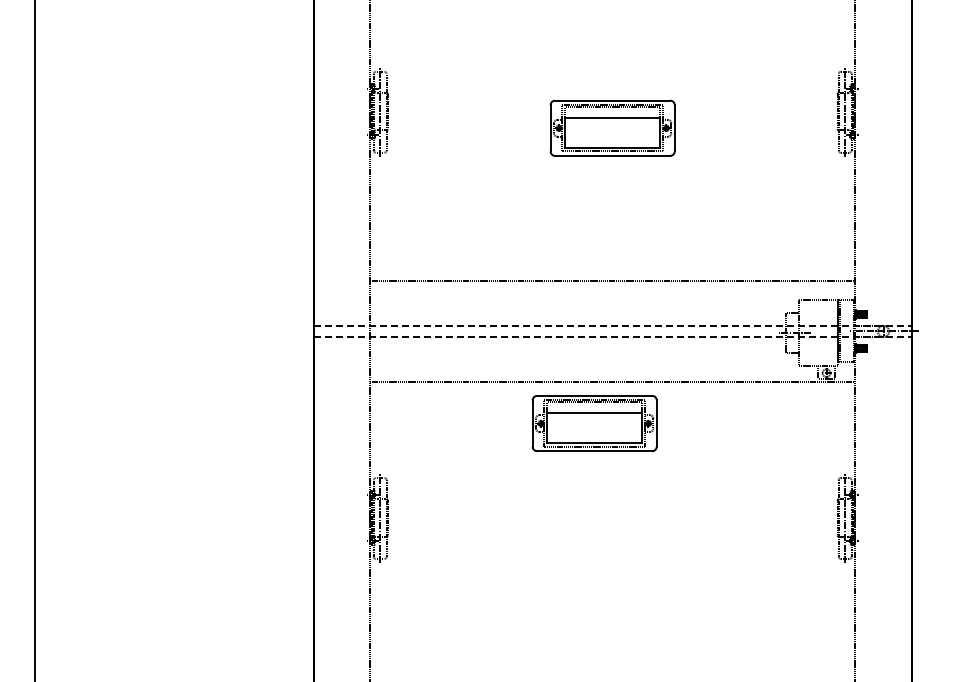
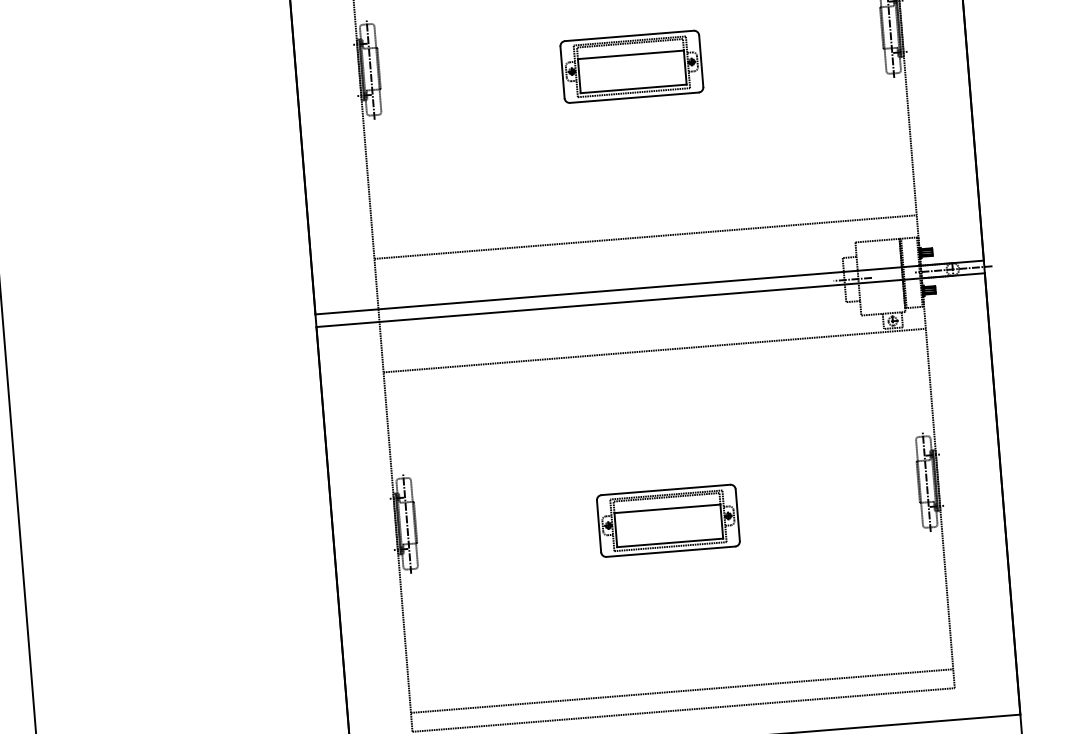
line: (613, 325) -> (650, 287), dashed -> solid
line: (613, 337) -> (651, 300), dashed -> solid
part: (594, 423) -> (668, 520), moved

